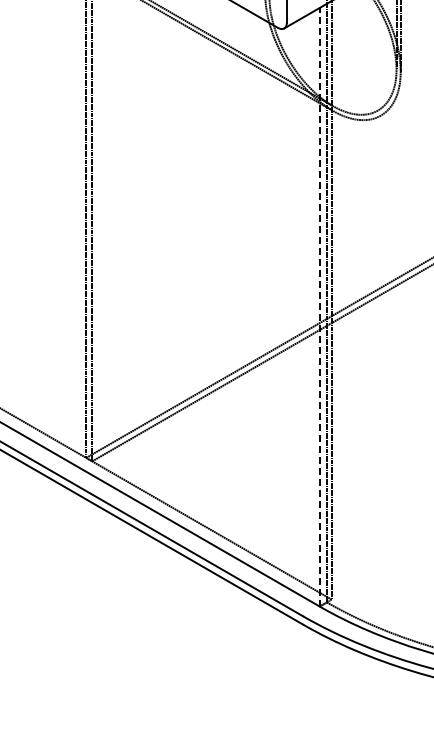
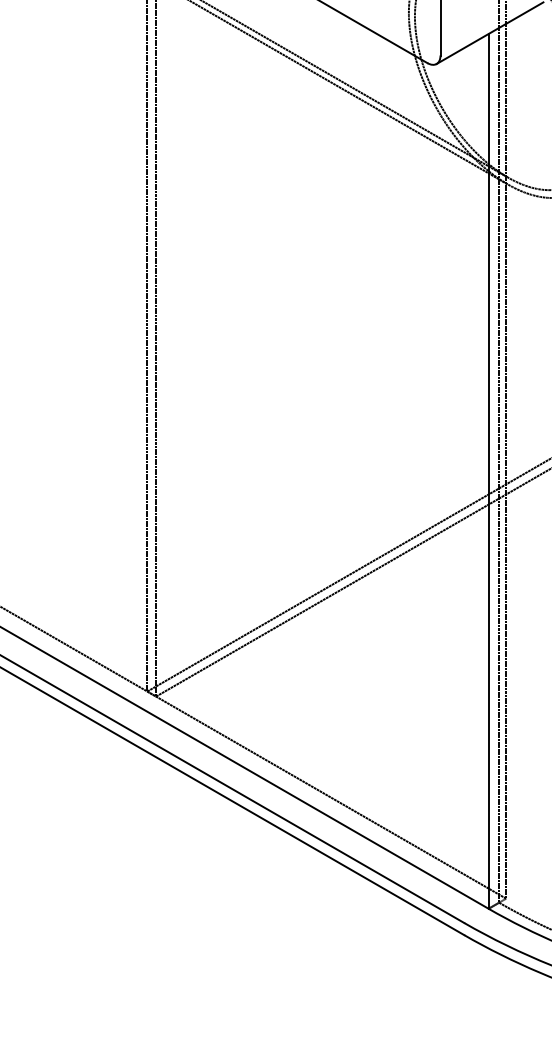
line: (319, 306) -> (488, 470), dashed -> solid

